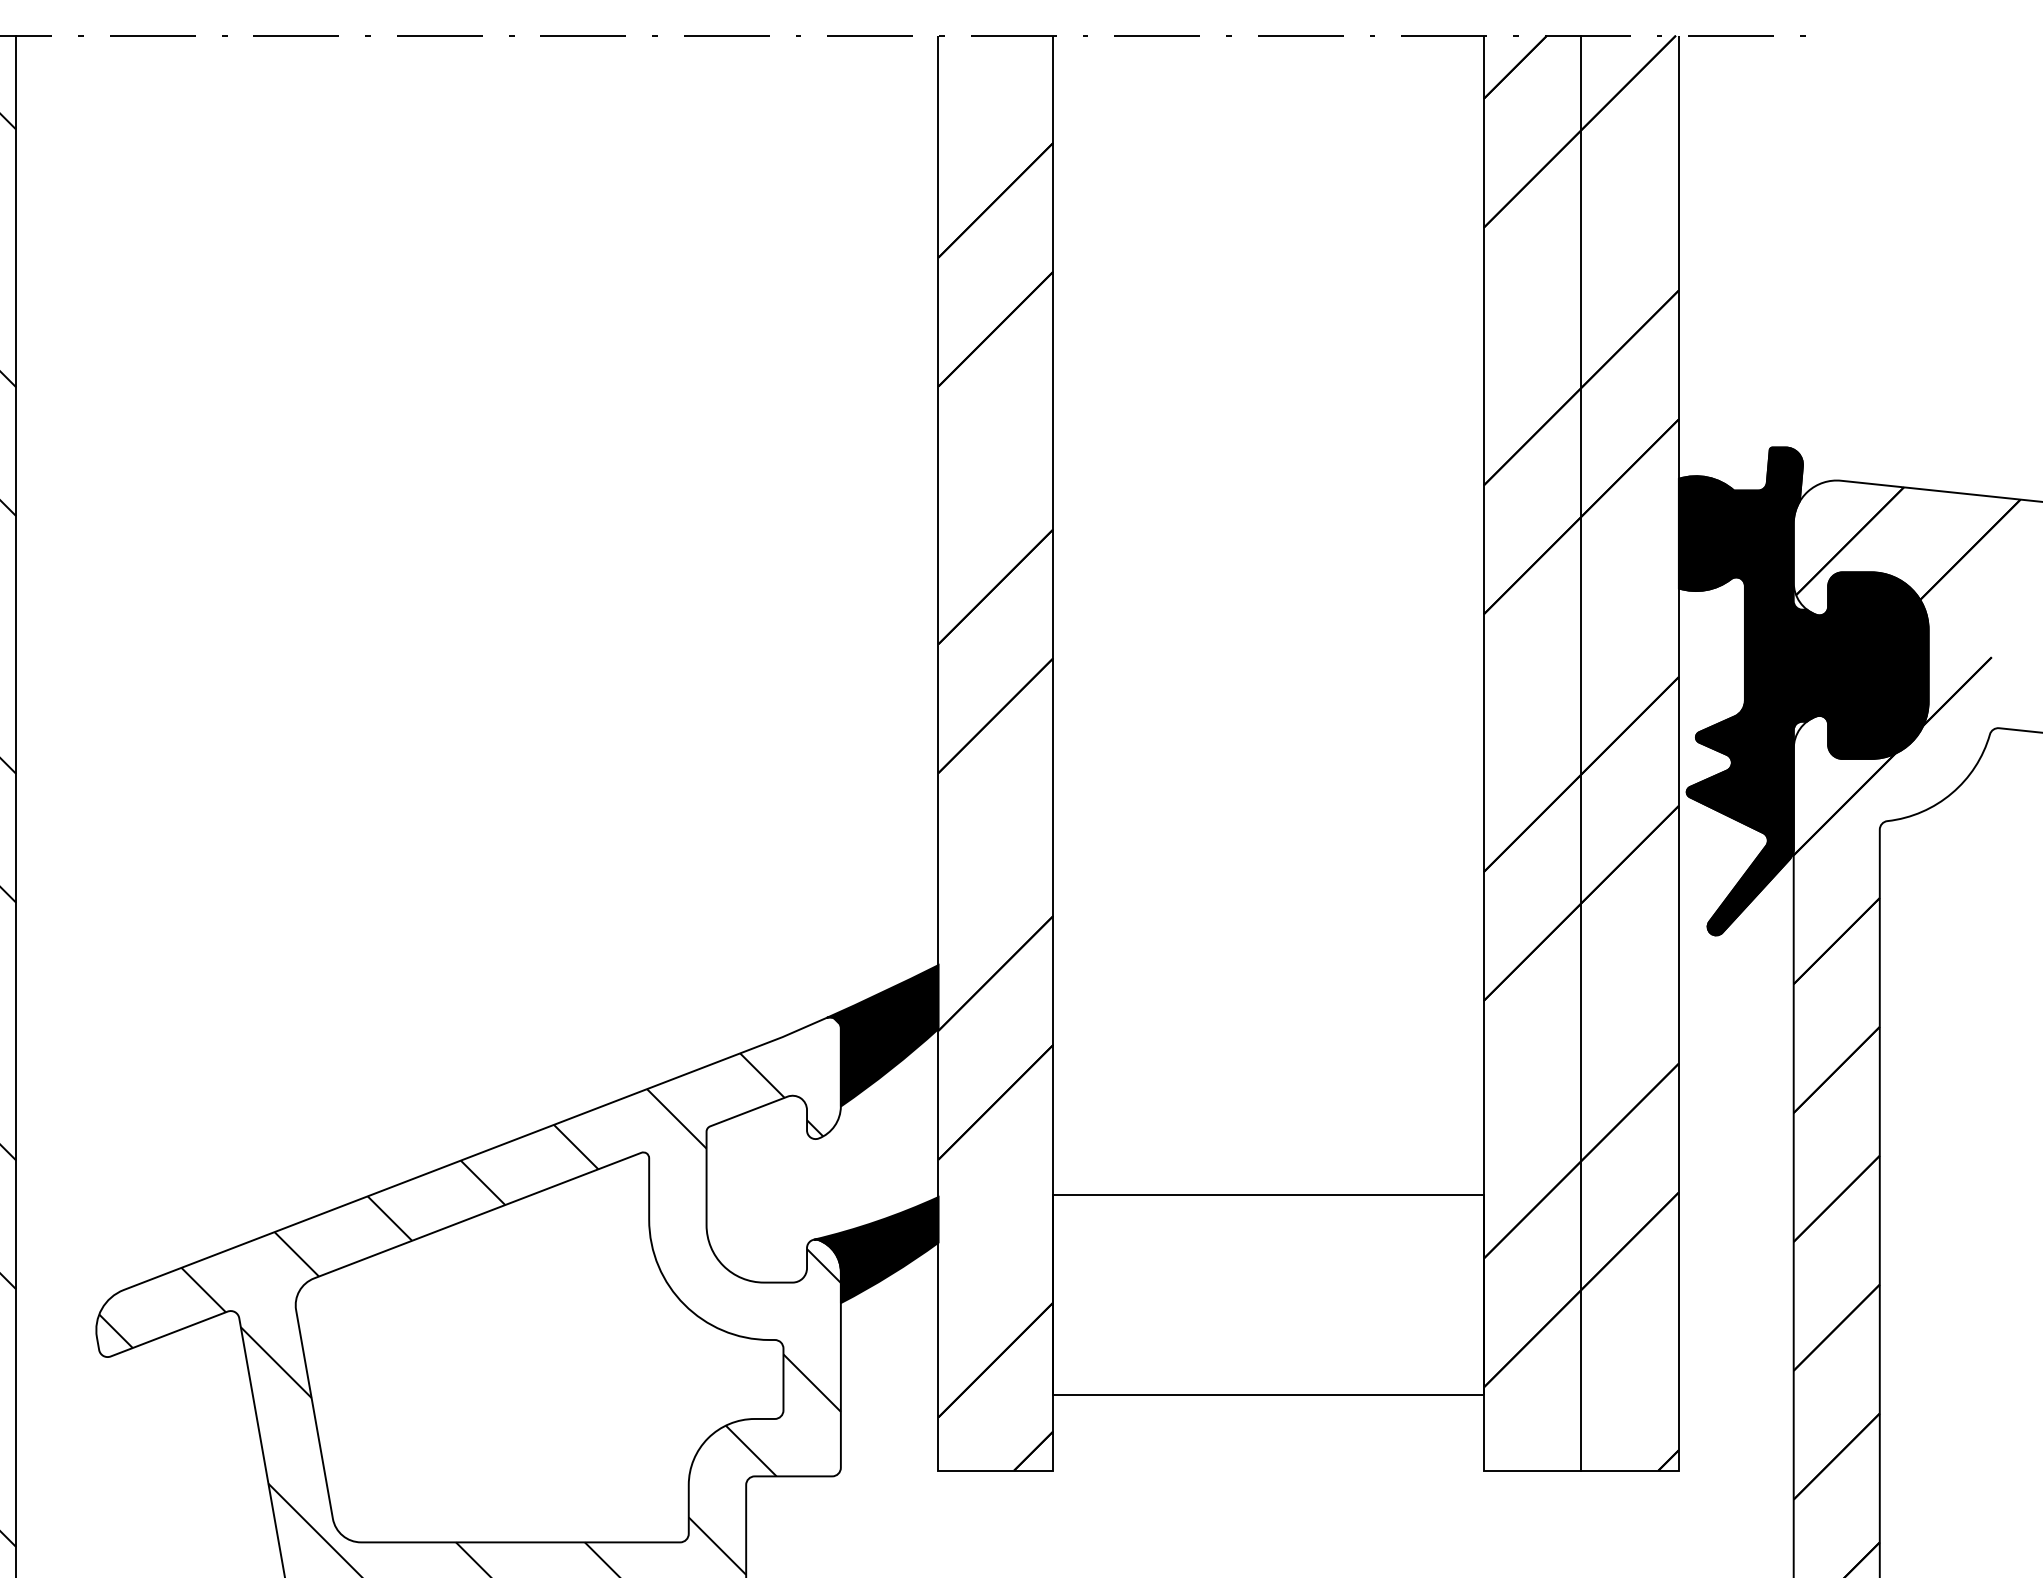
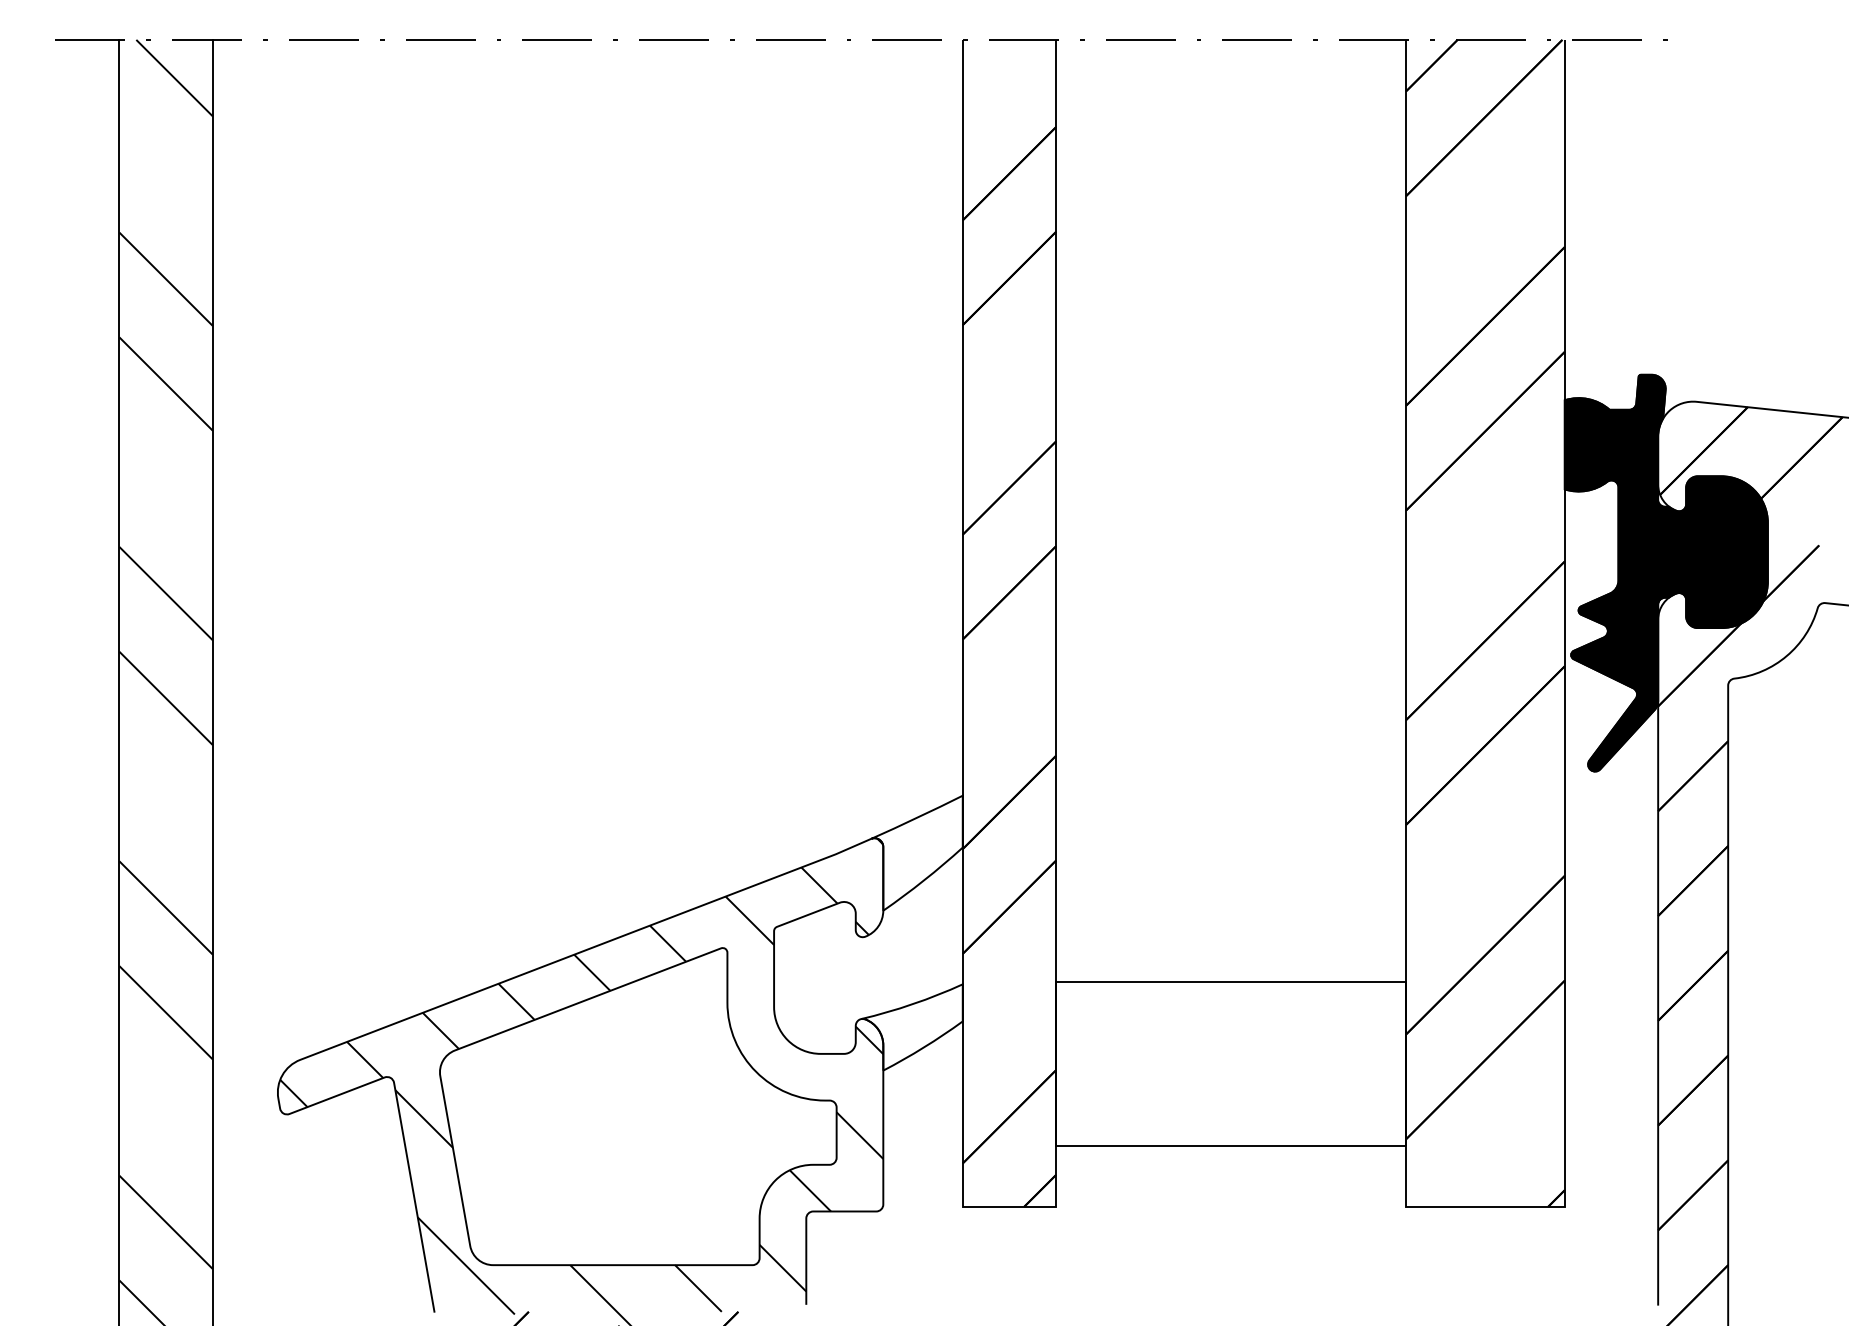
line: (1581, 752) -> (1485, 622), removed
fill: (881, 1034) -> (916, 852), removed
fill: (875, 1250) -> (911, 1027), removed

